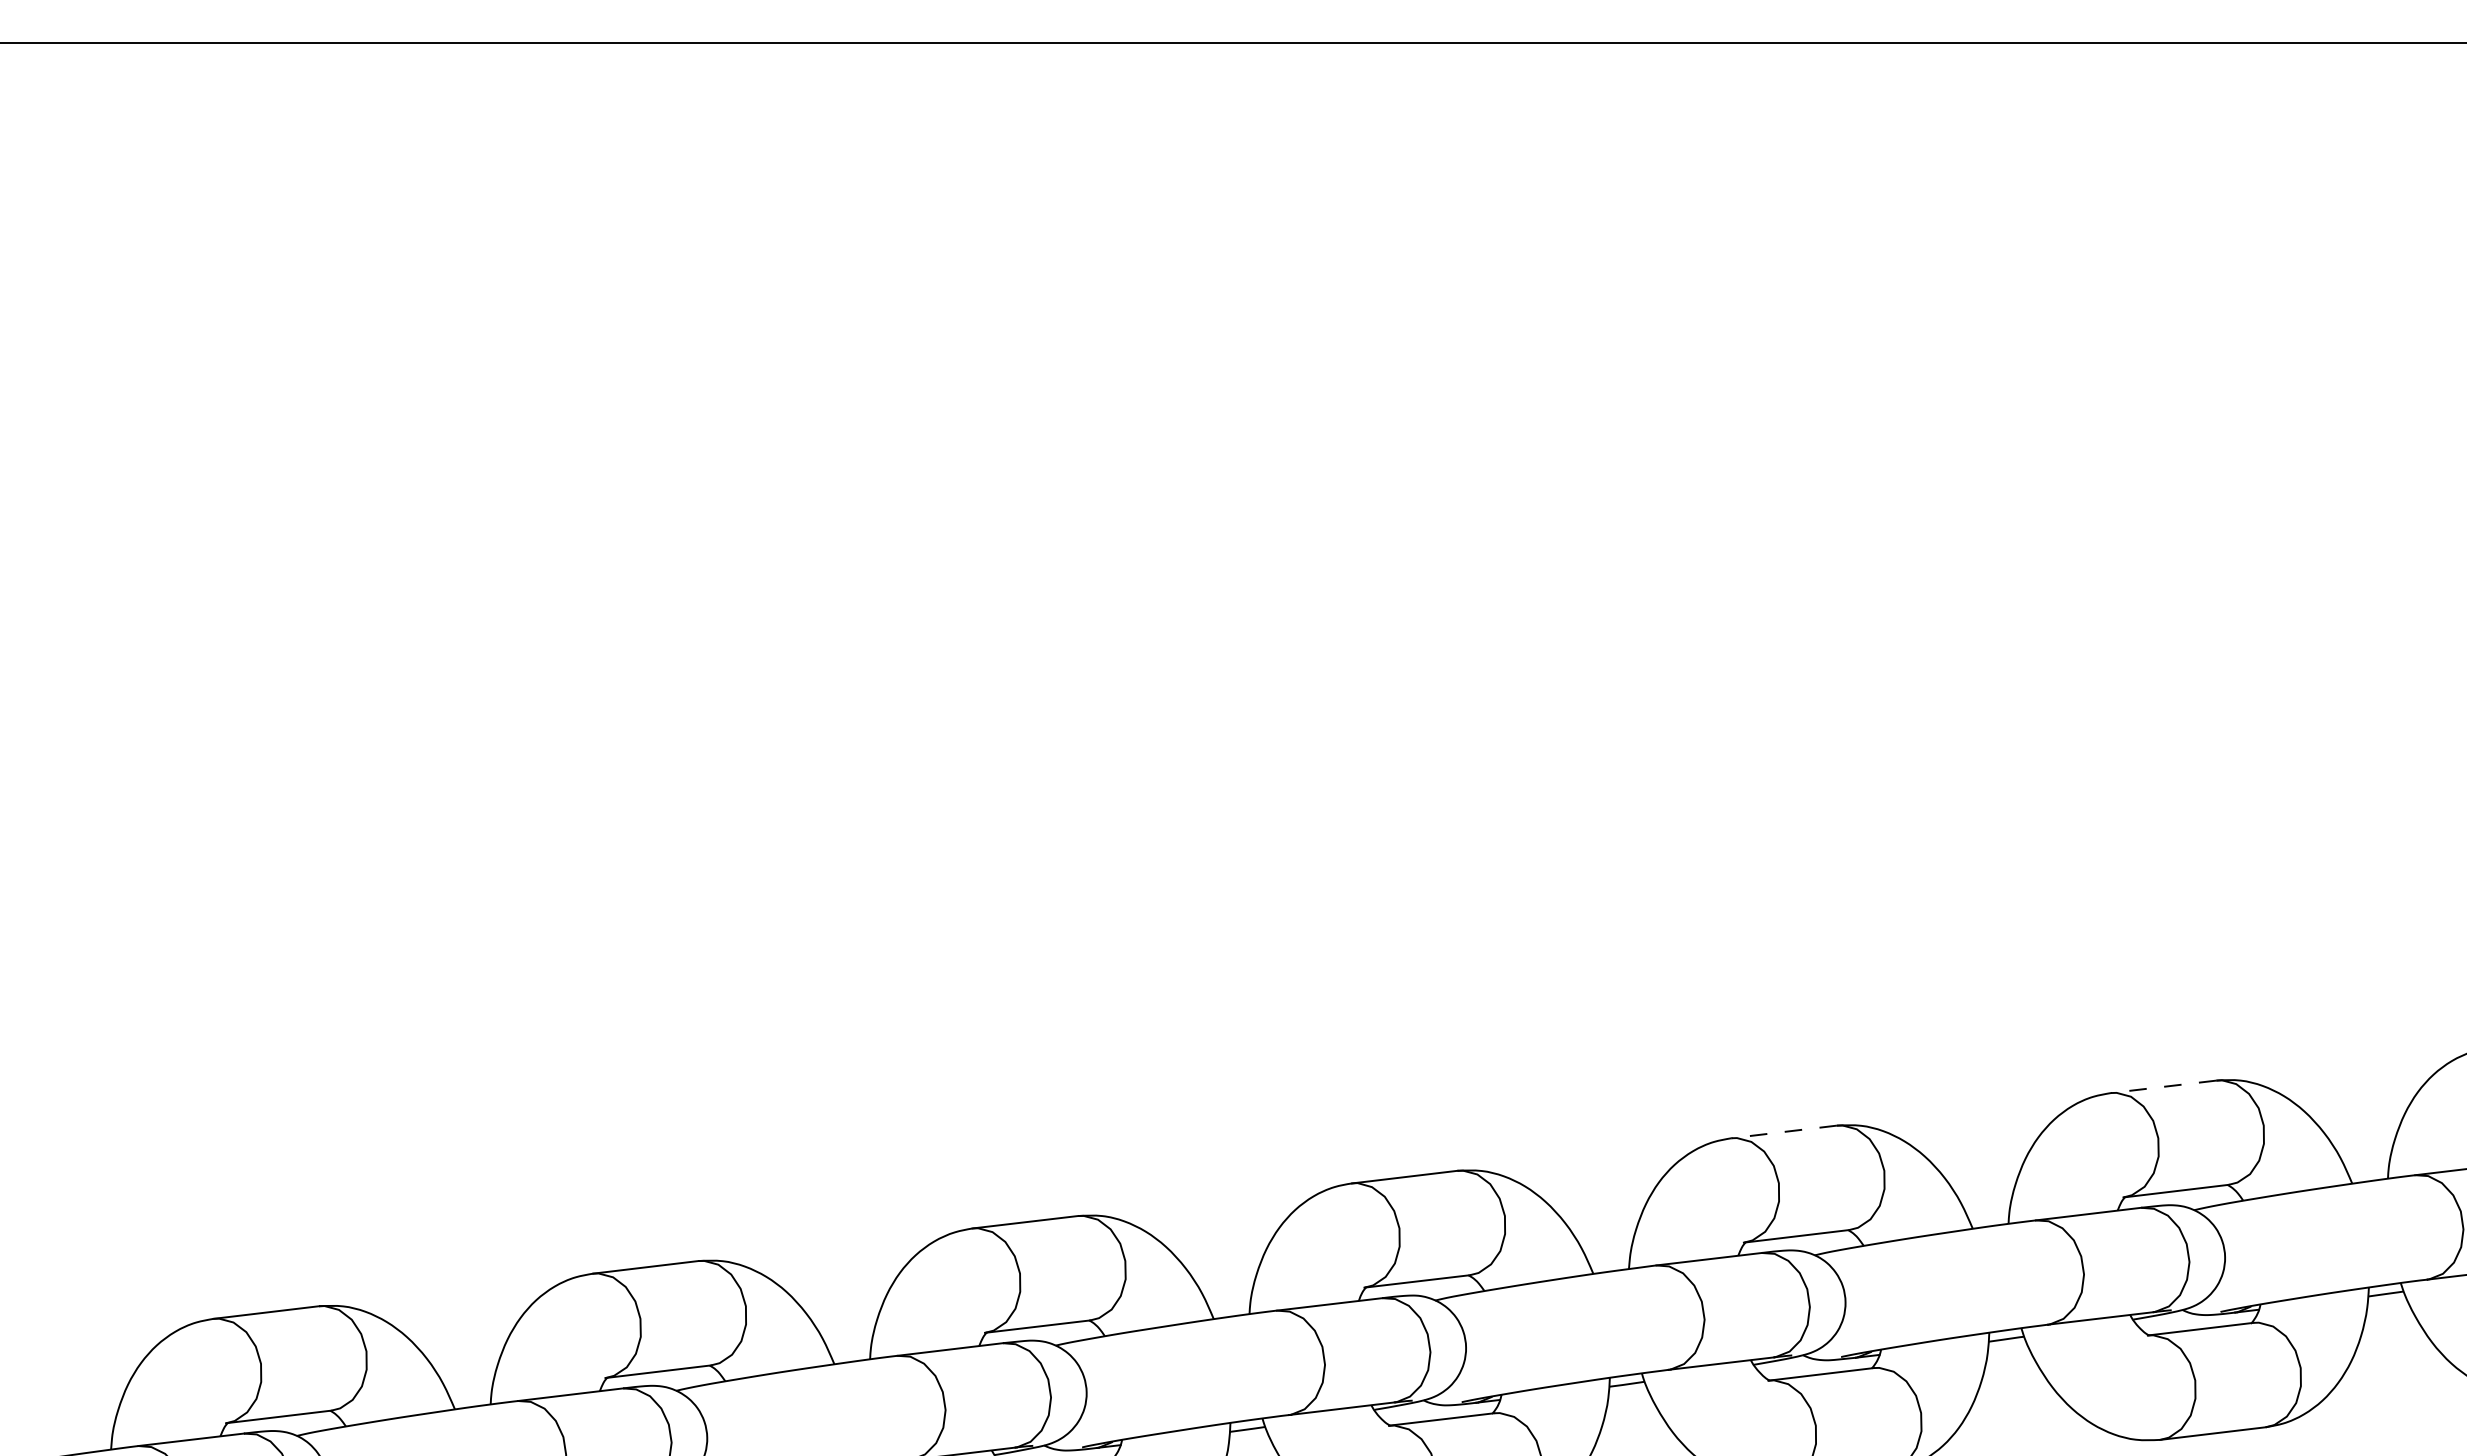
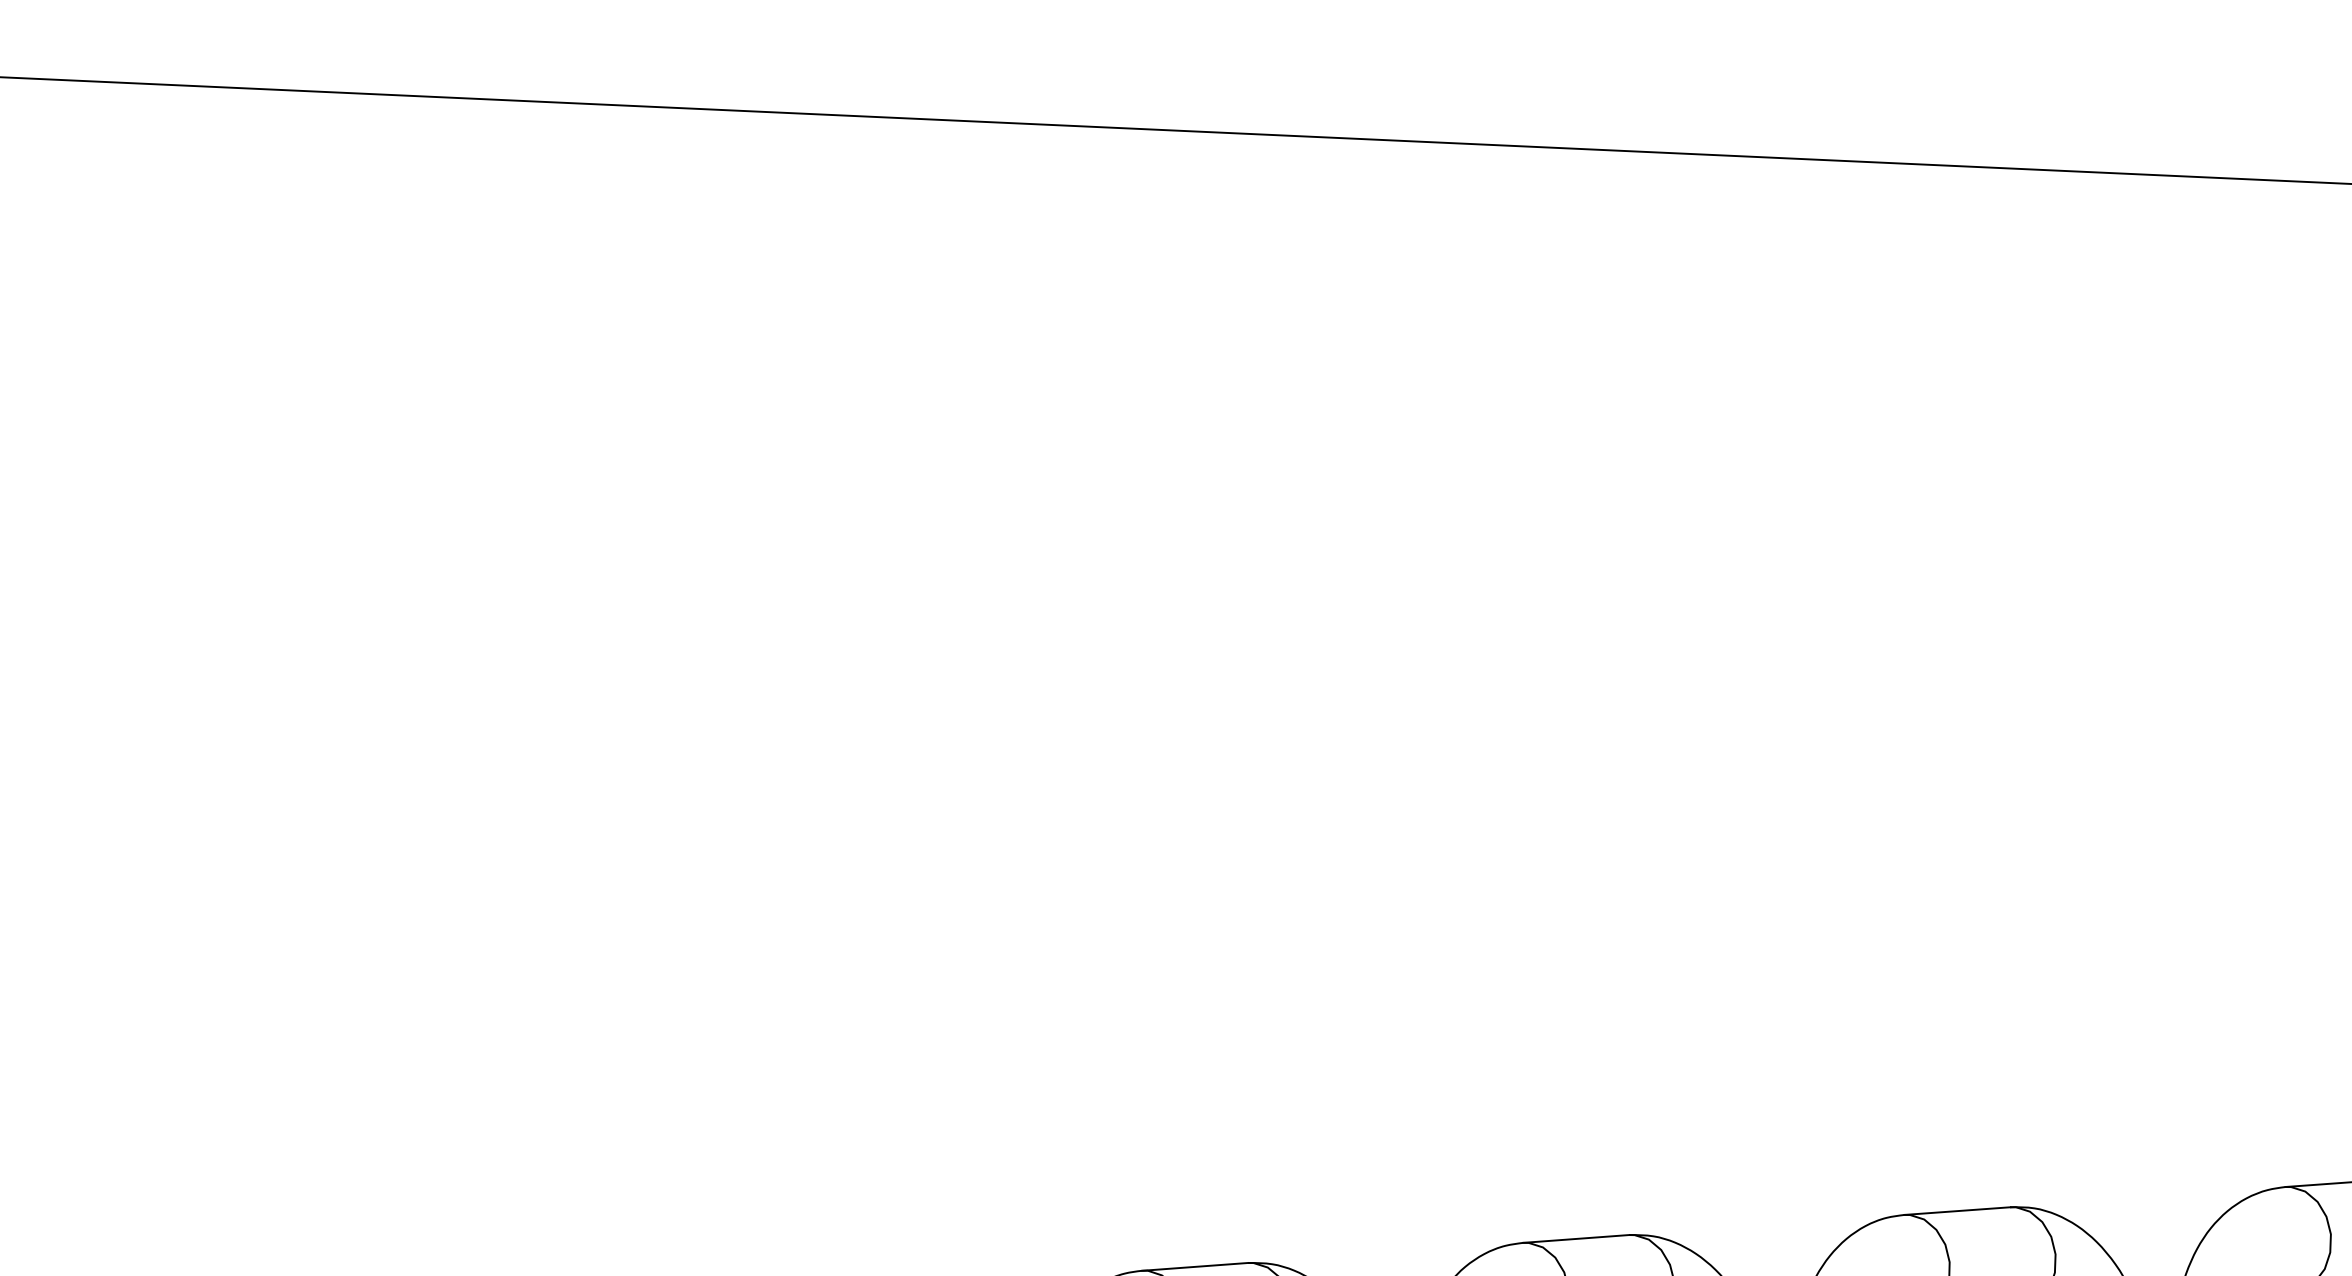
line: (2163, 1086) -> (1957, 1210), dashed -> solid
line: (1783, 1132) -> (1575, 1239), dashed -> solid

